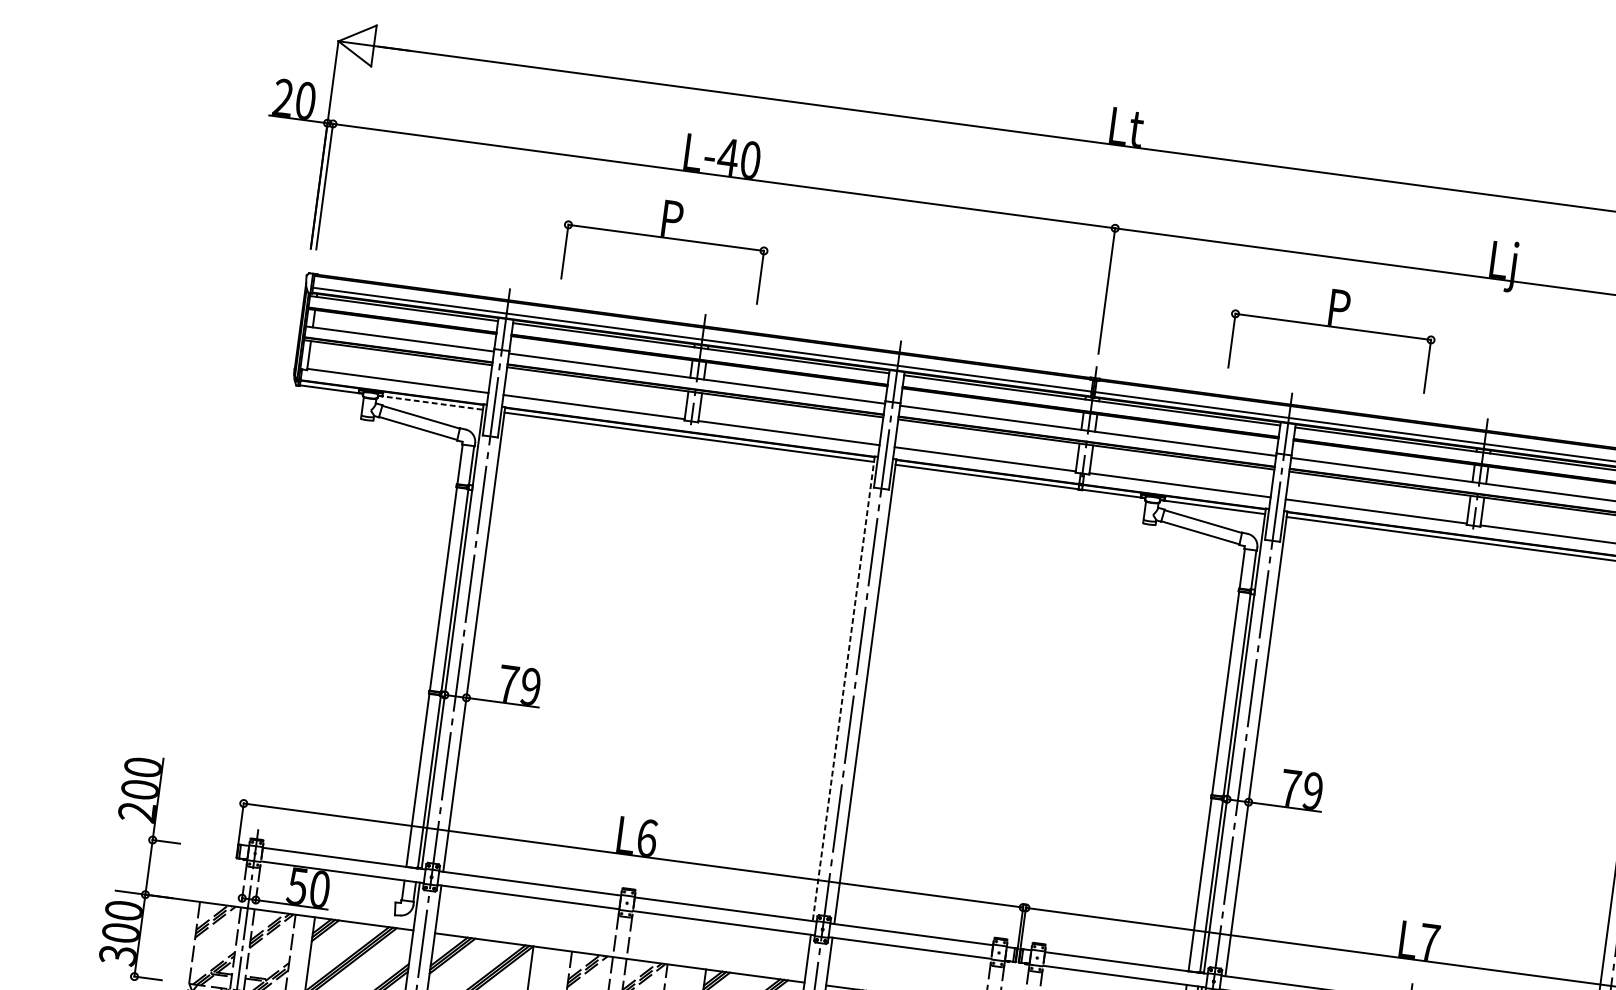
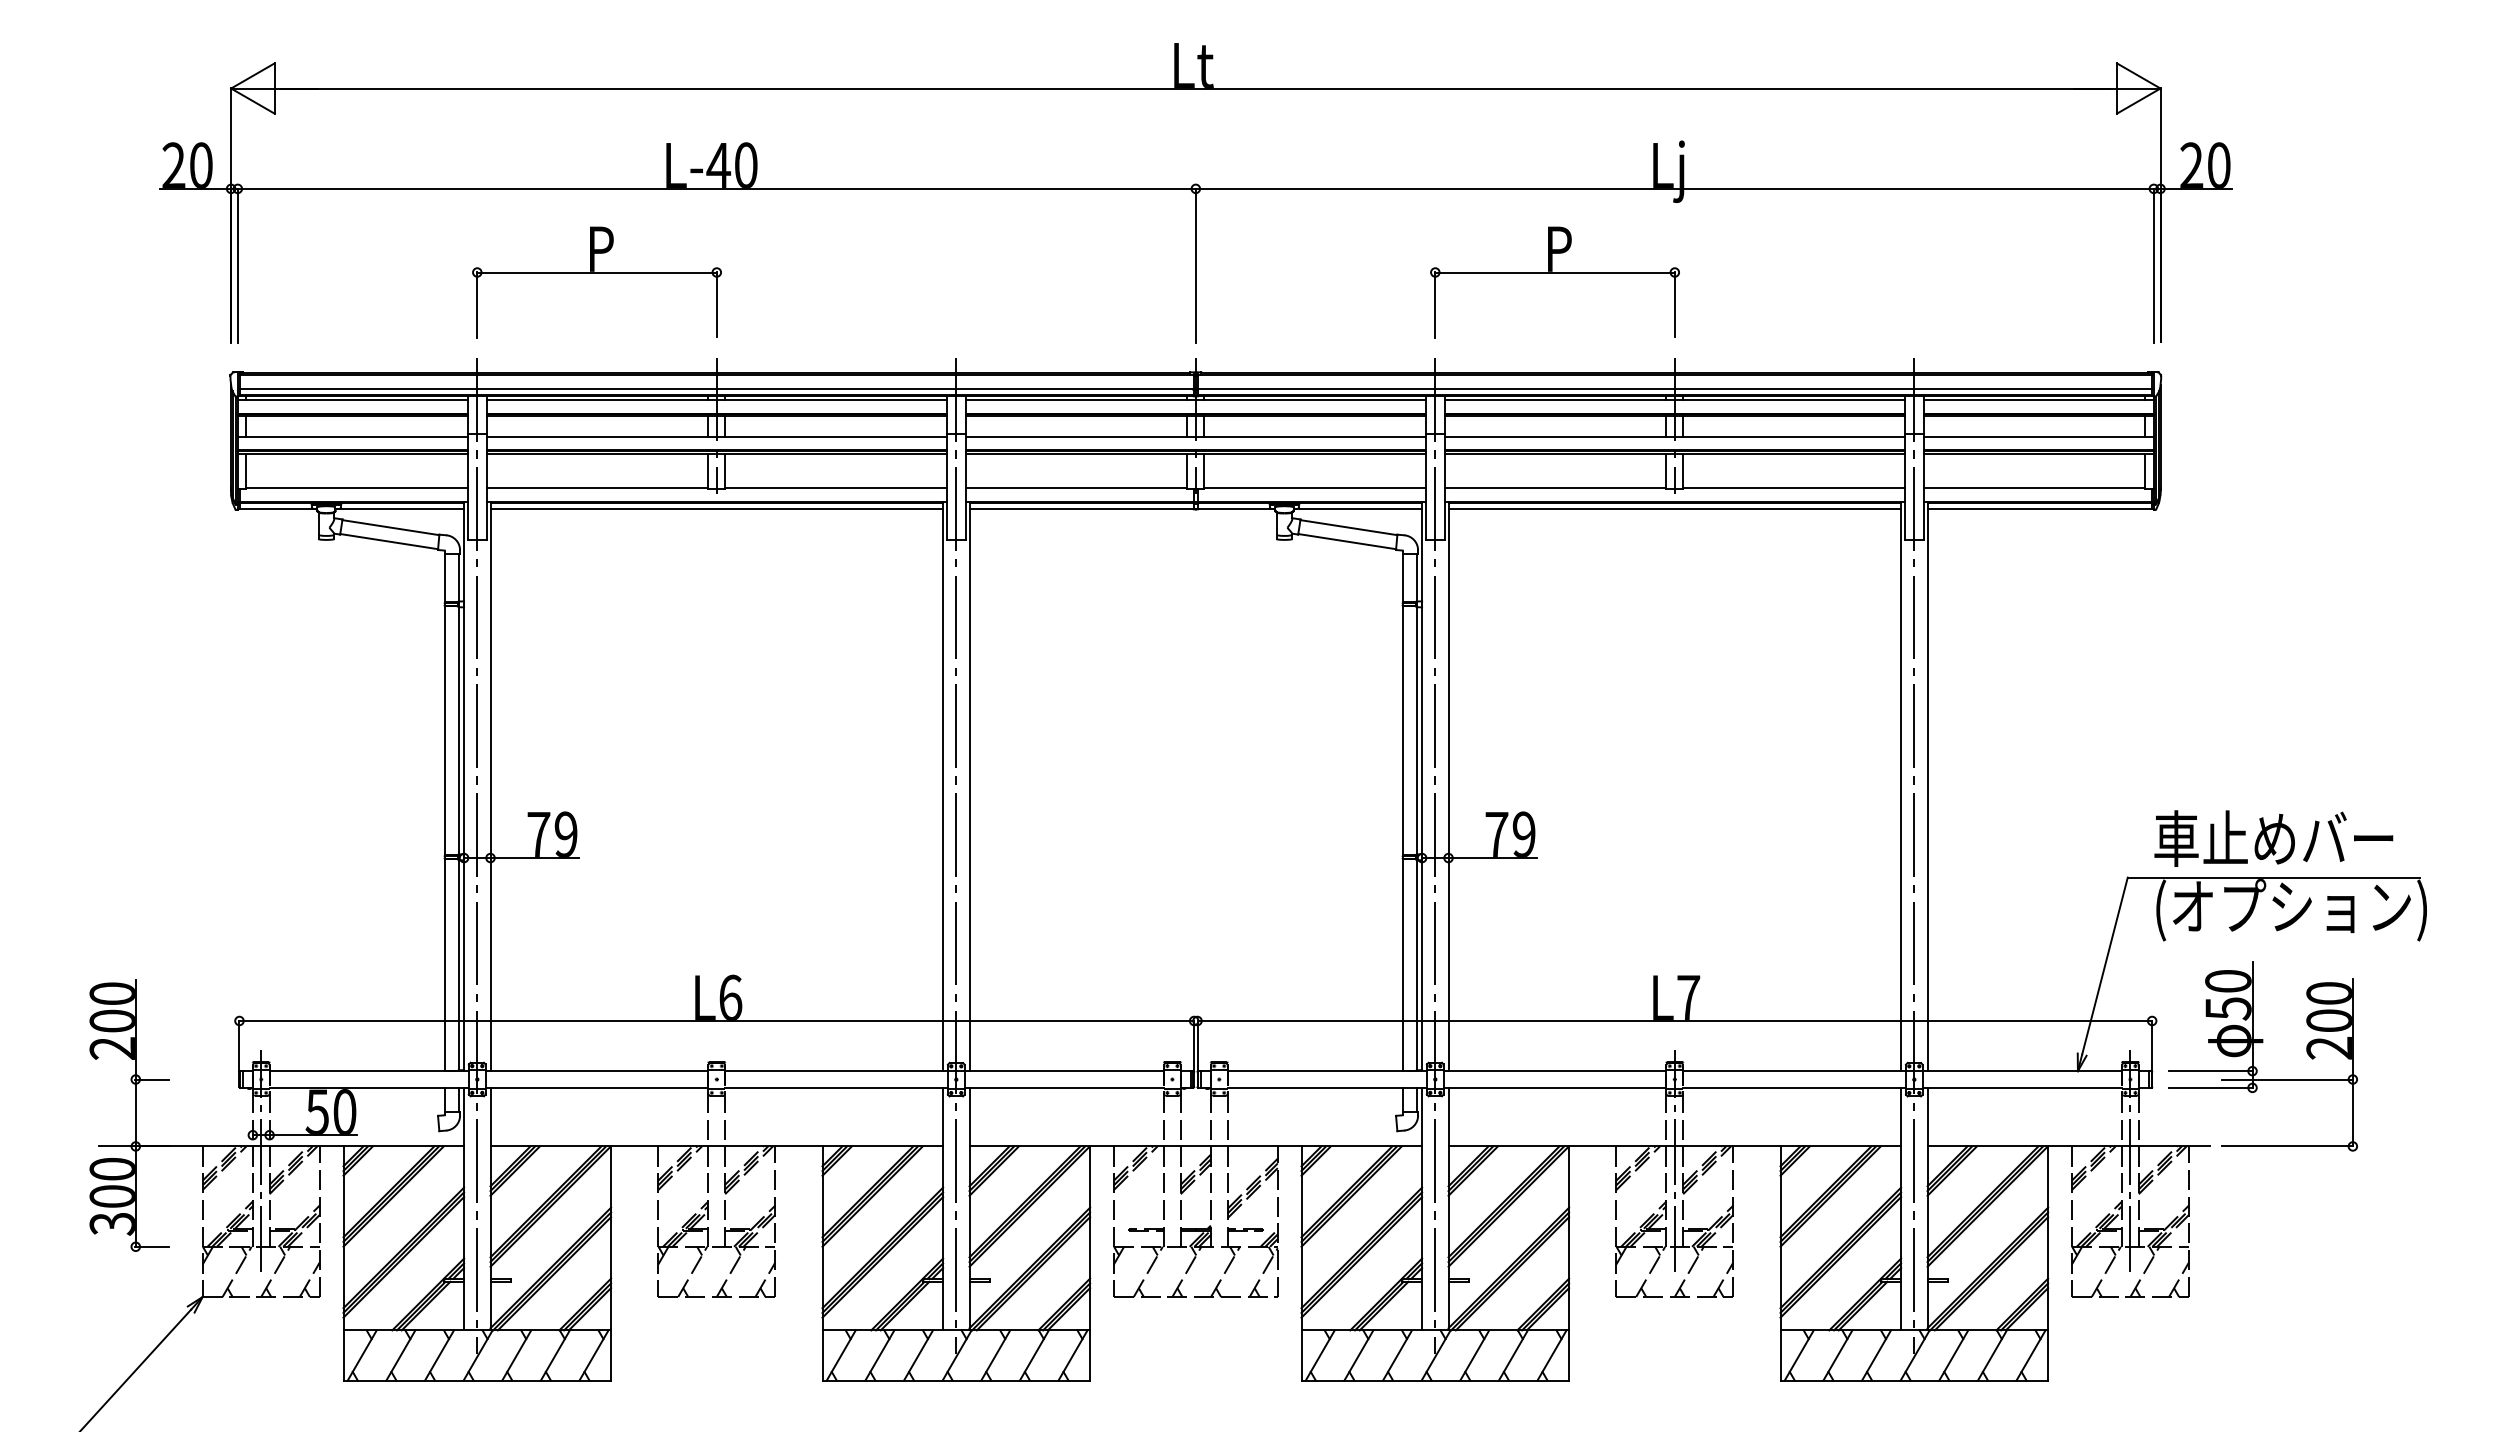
part: (665, 238) -> (596, 273), moved
part: (1332, 327) -> (1554, 273), moved
line: (431, 402) -> (400, 508), dashed -> solid
line: (844, 688) -> (943, 786), dashed -> solid

